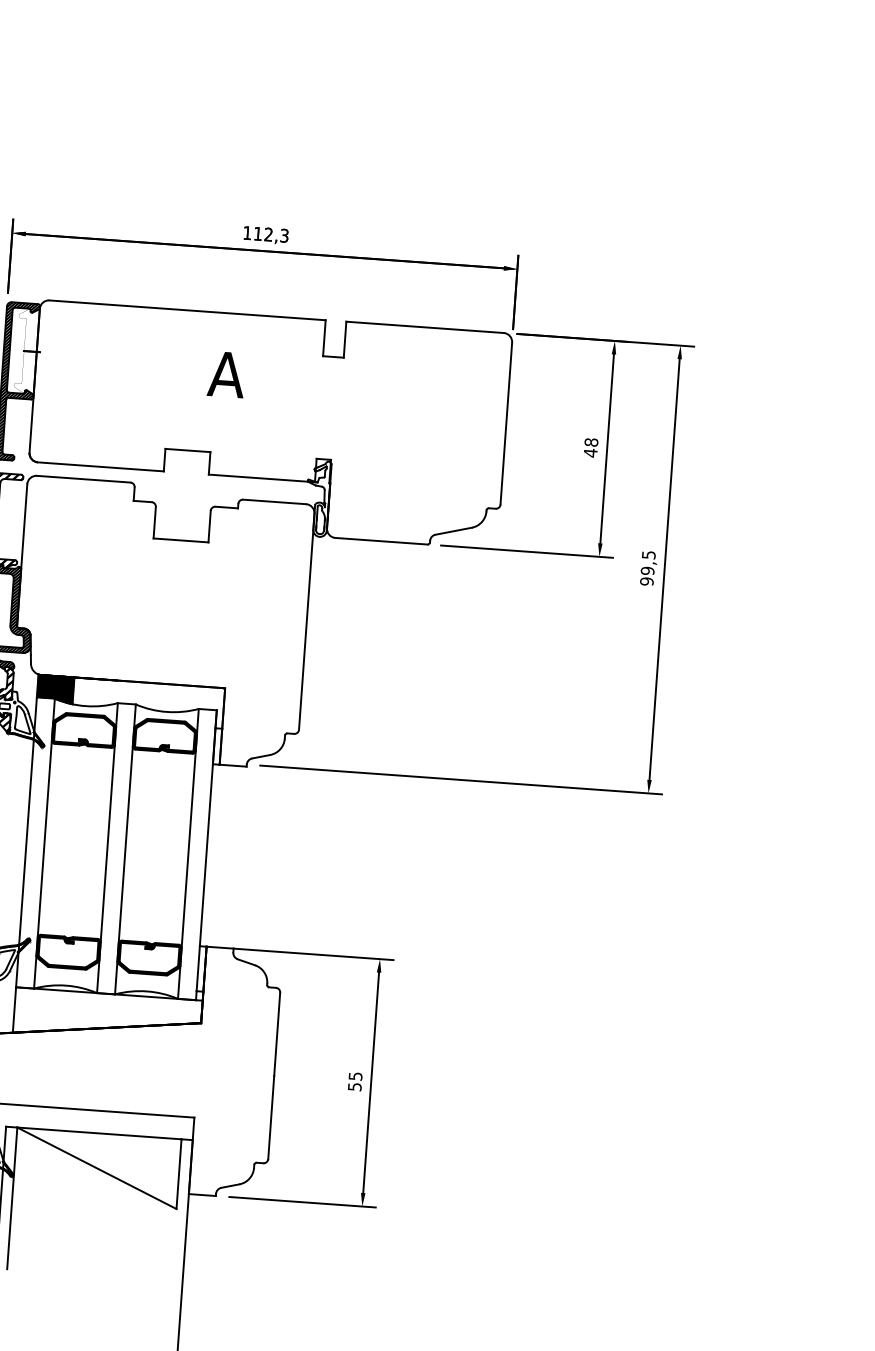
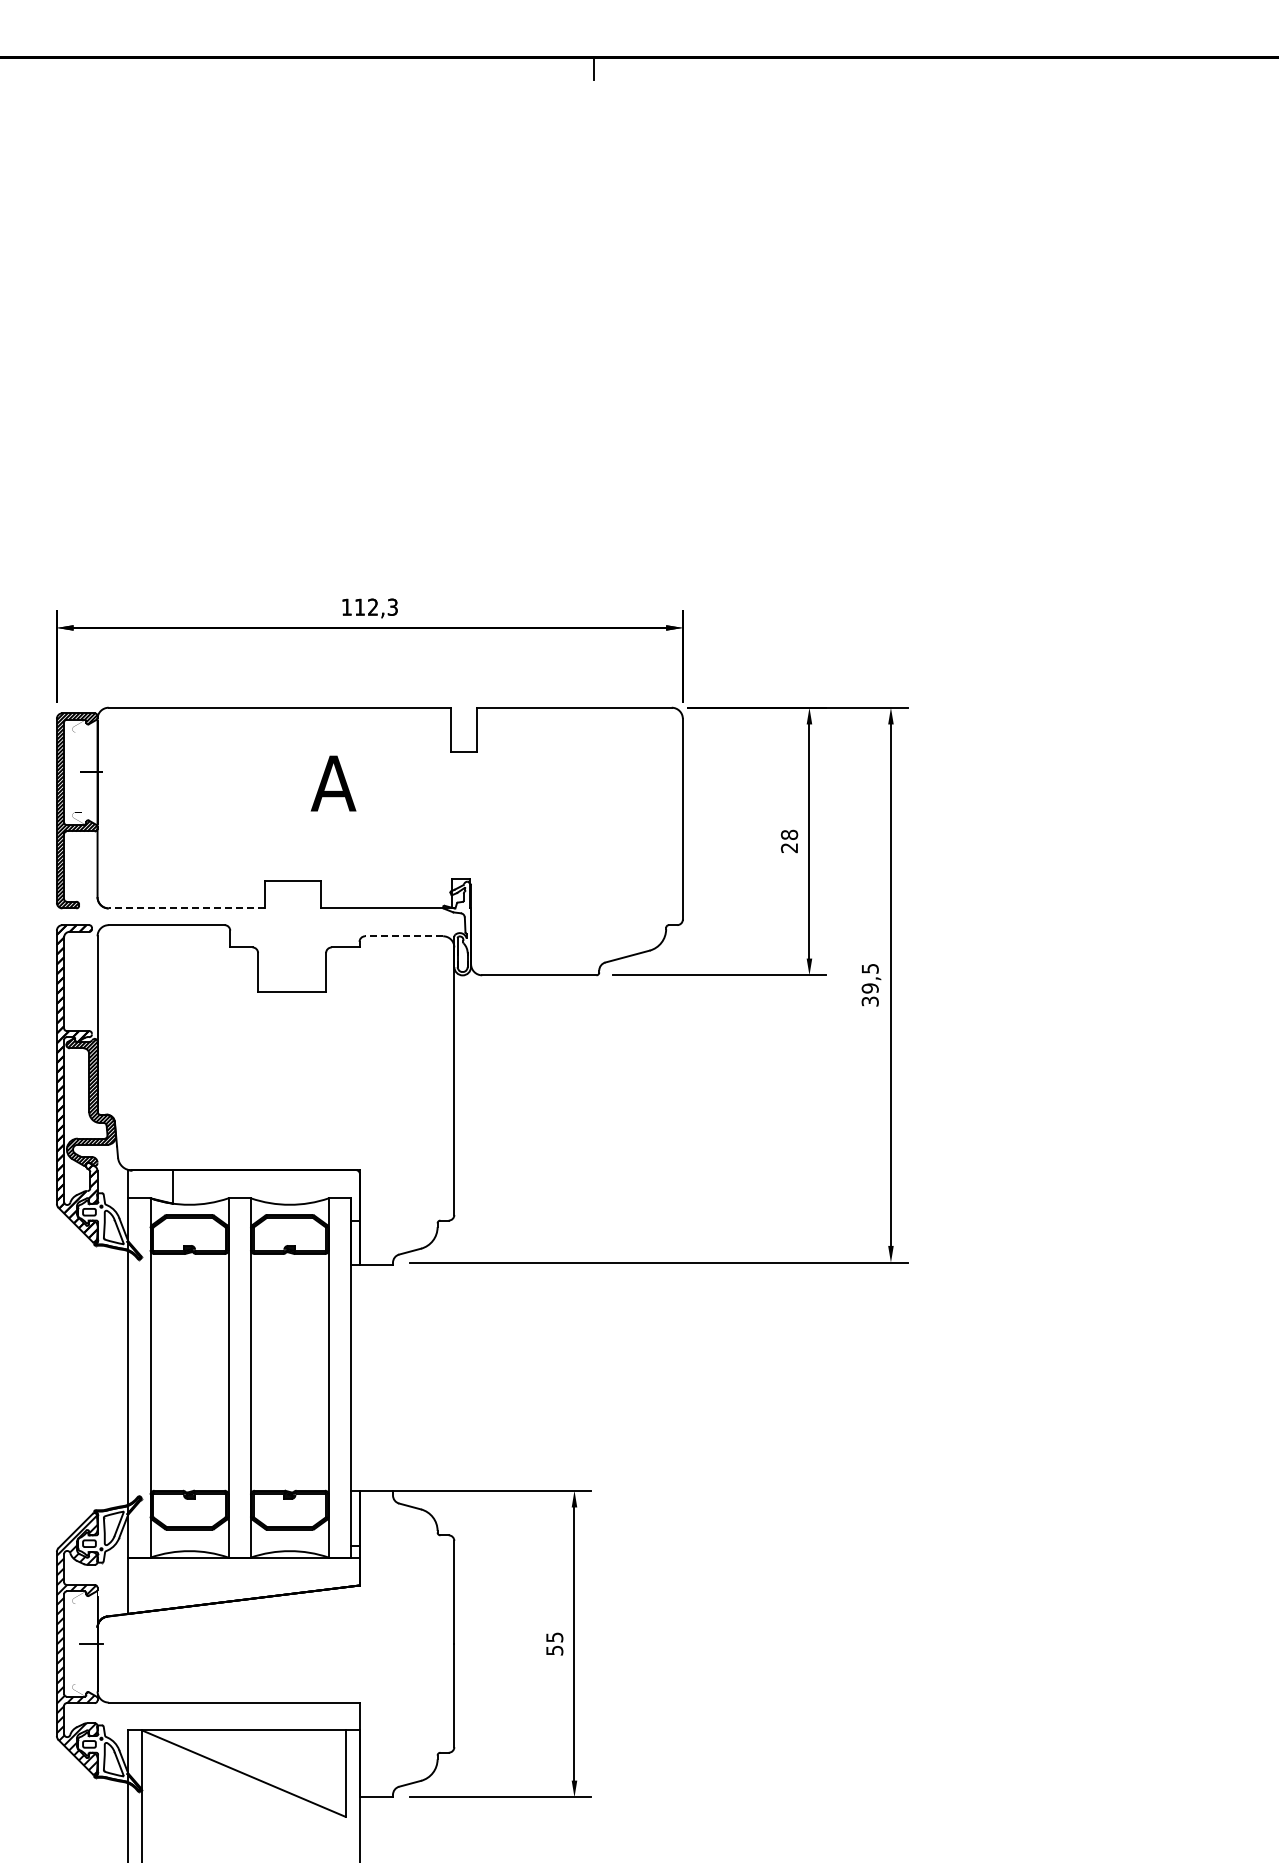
text: (589, 452) -> (788, 847), 48 -> 28
line: (100, 466) -> (186, 908), solid -> dashed
line: (274, 502) -> (403, 936), solid -> dashed
text: (646, 581) -> (869, 1001), 99,5 -> 39,5
hatch: (55, 689) -> (150, 1186), removed

